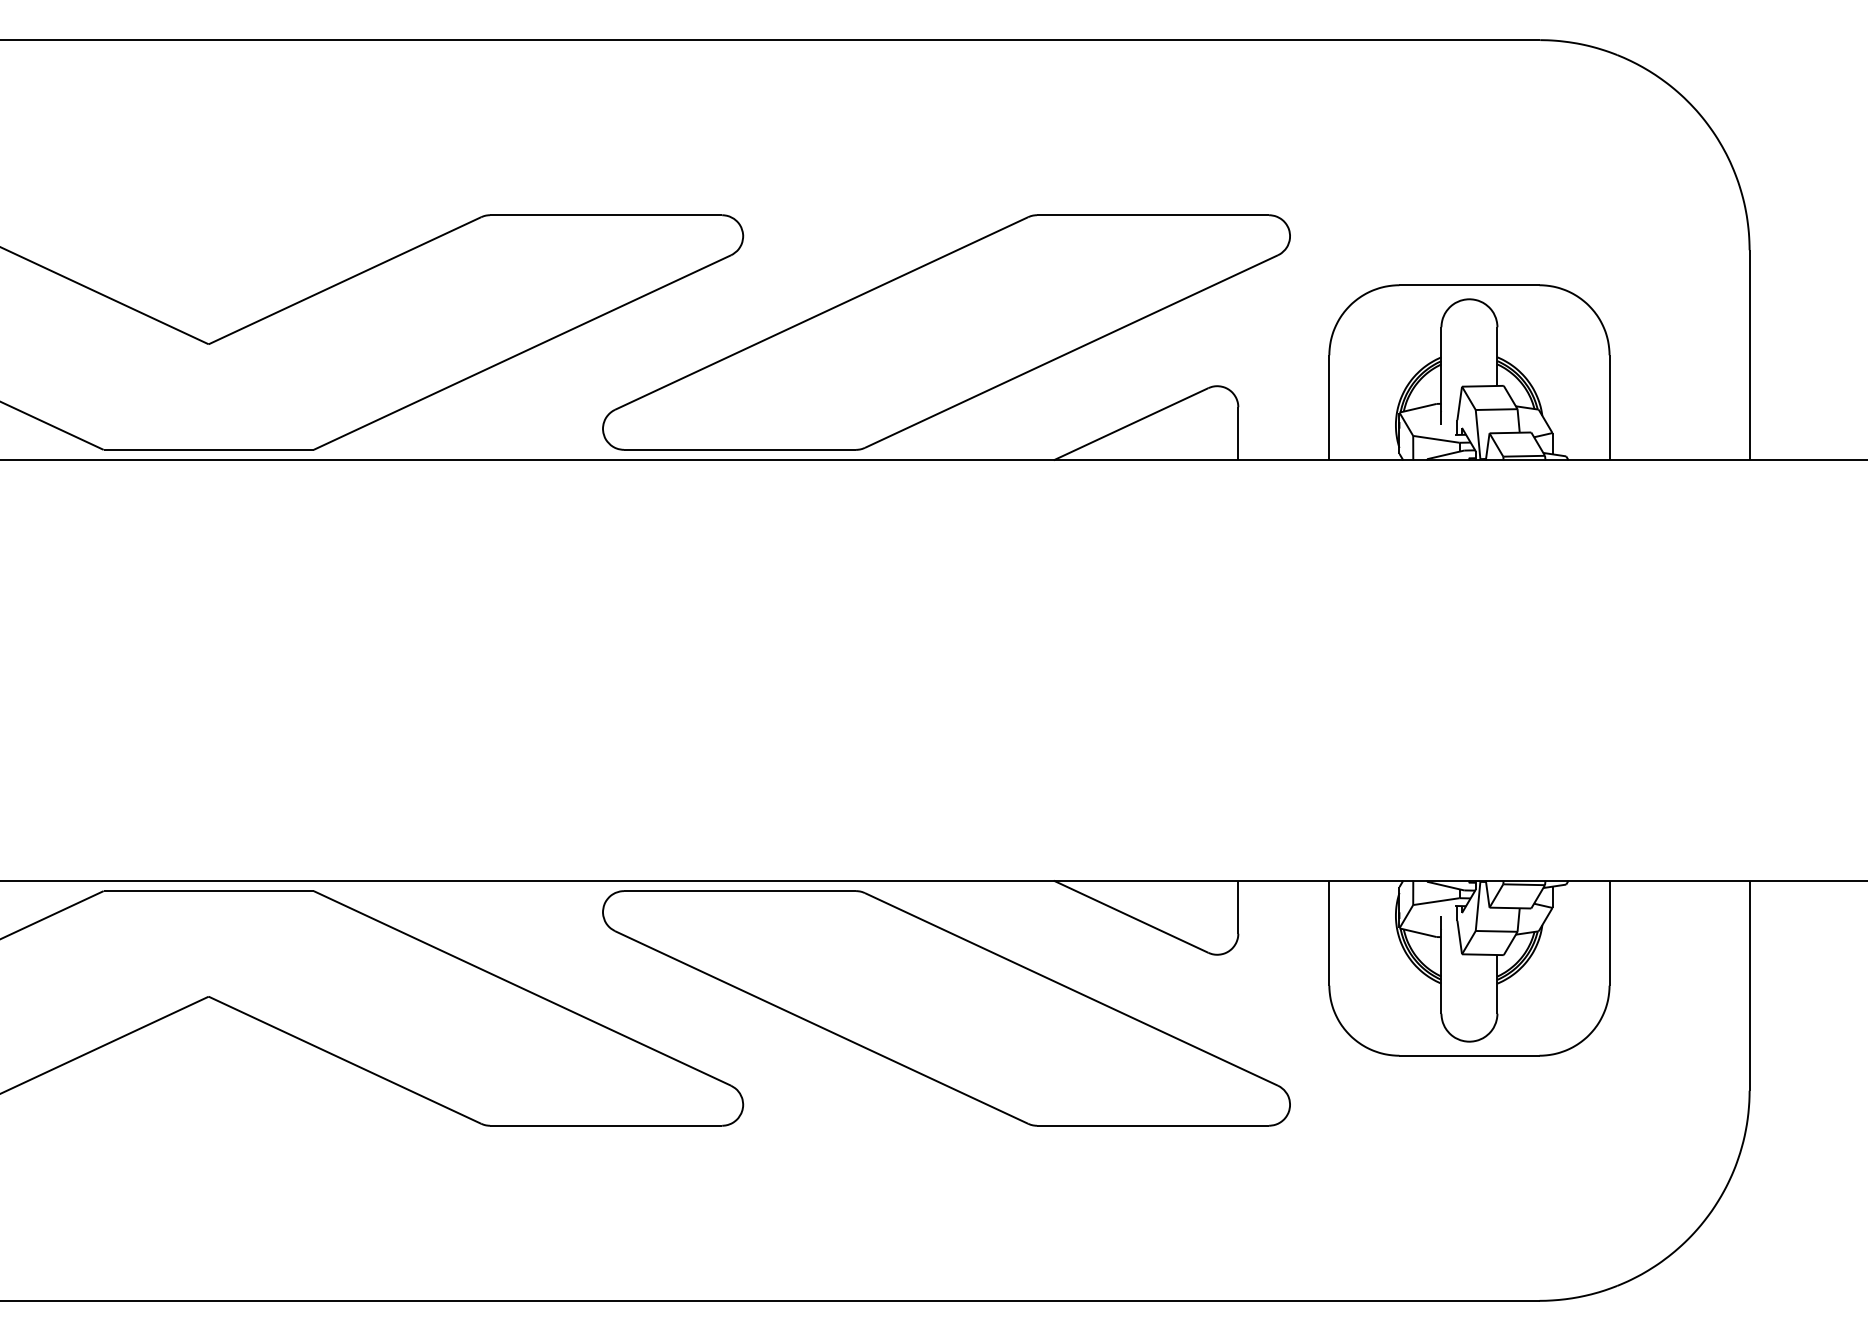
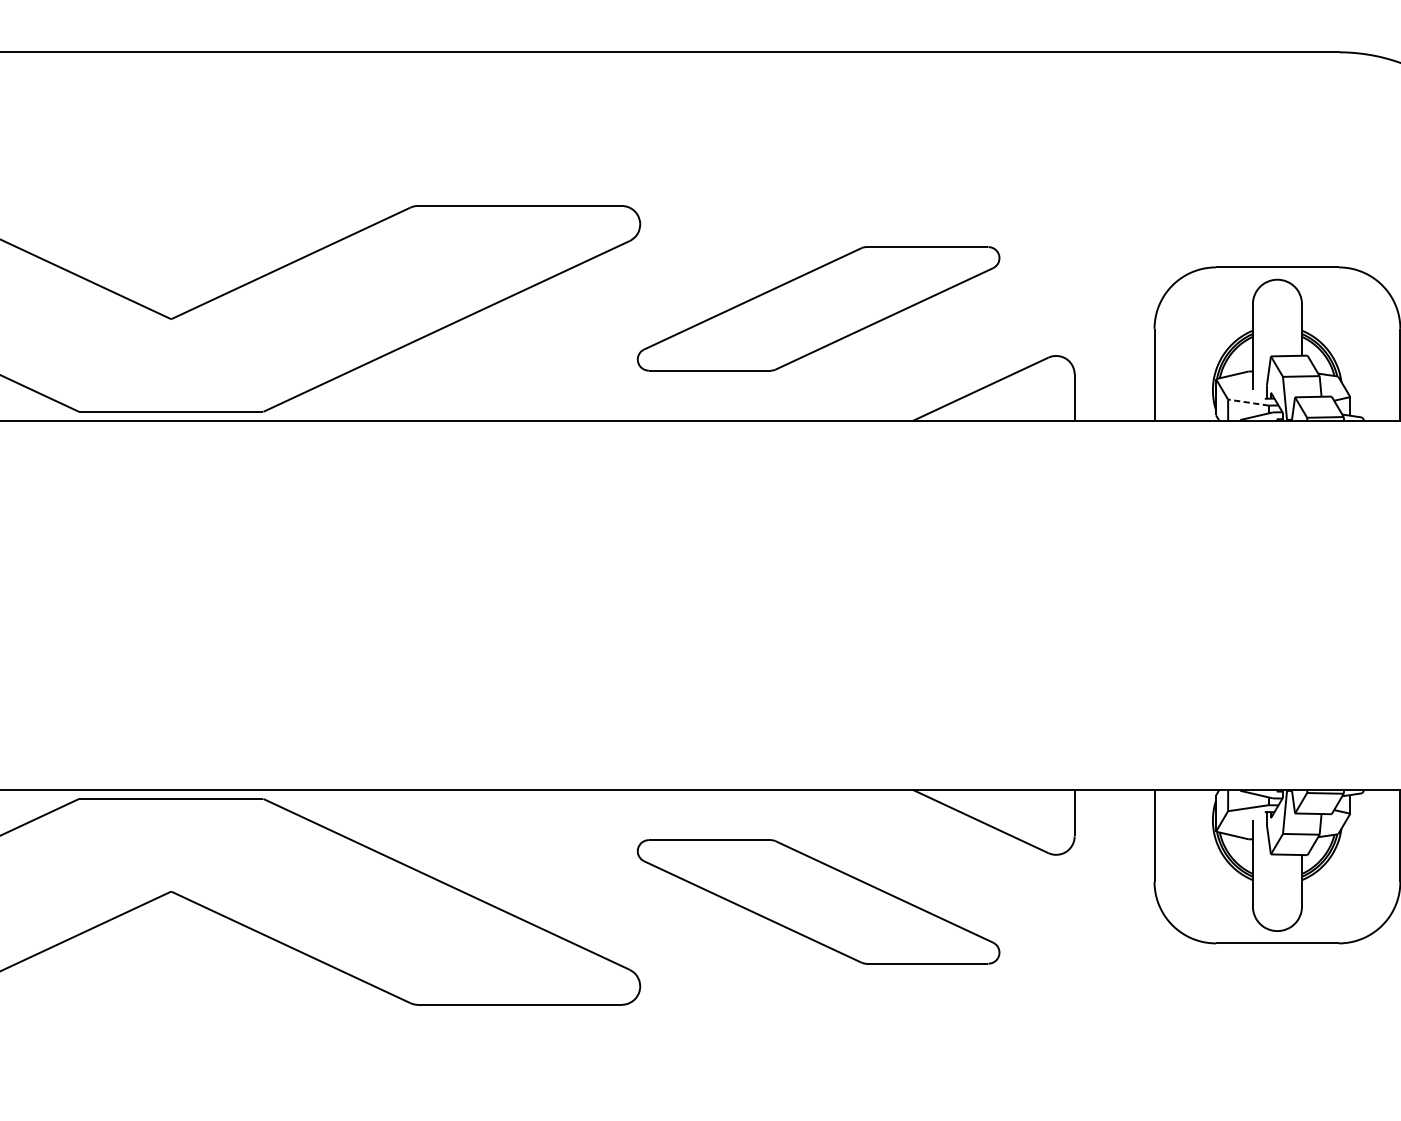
part: (946, 332) -> (818, 308), size x0.6
line: (1435, 439) -> (1247, 402), solid -> dashed
part: (946, 1008) -> (818, 901), size x0.6

